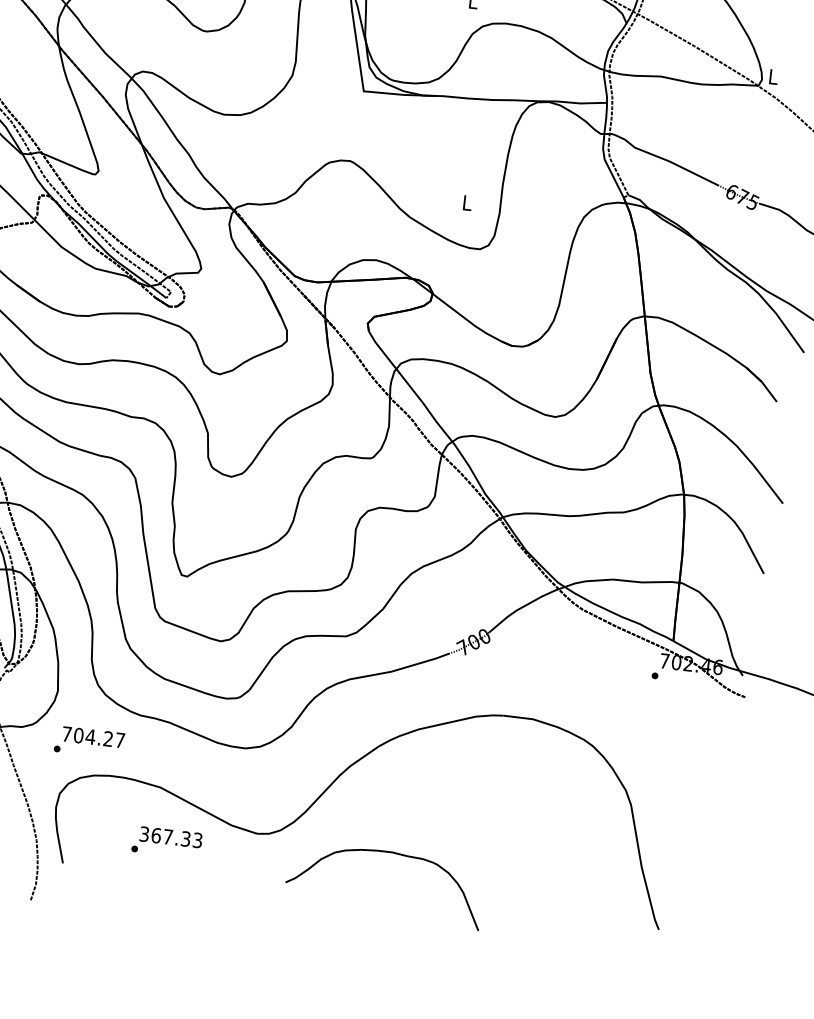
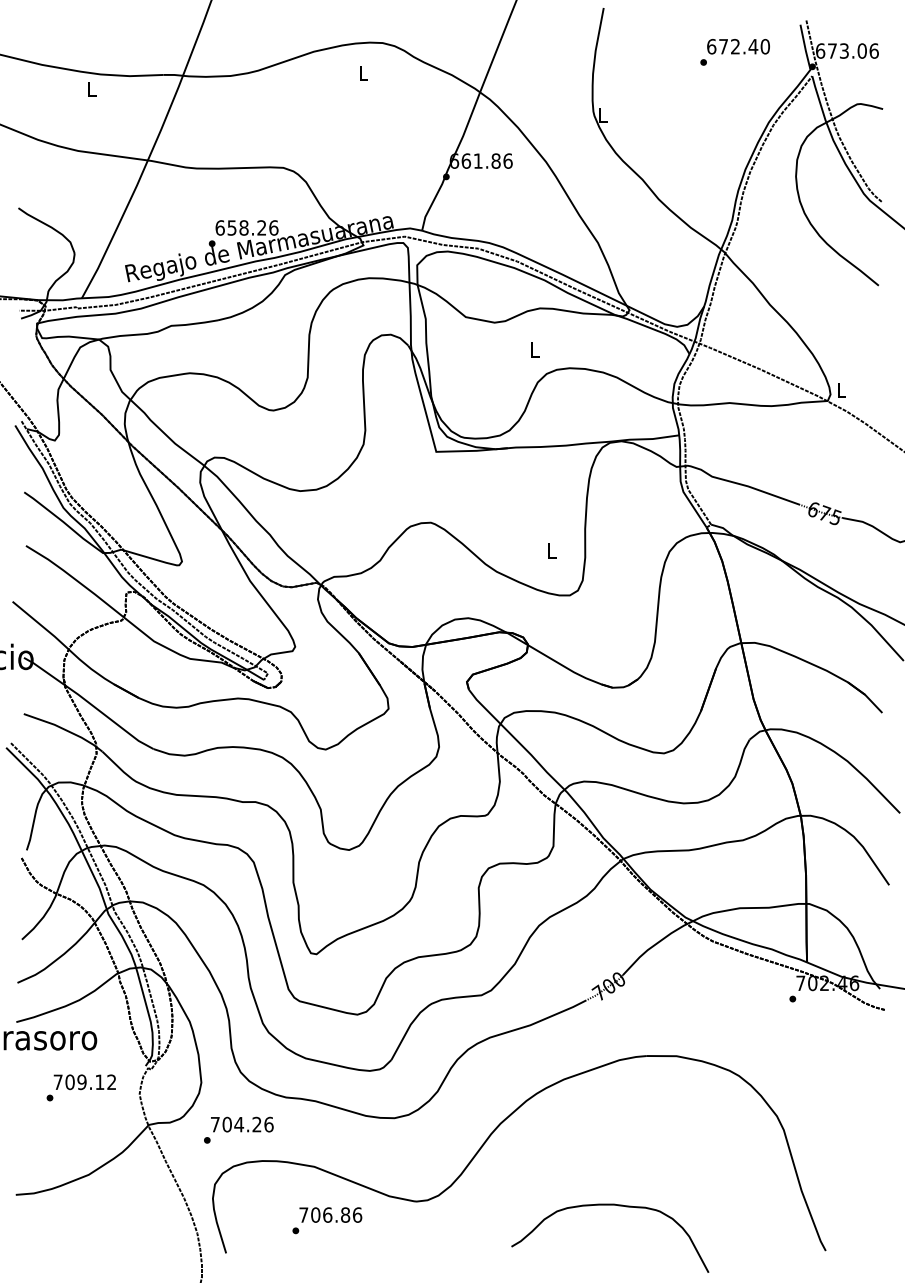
text: (119, 740) -> (268, 1124), 704.27 -> 704.26
text: (171, 836) -> (330, 1214), 367.33 -> 706.86
curve: (388, 852) -> (610, 1205), moved

